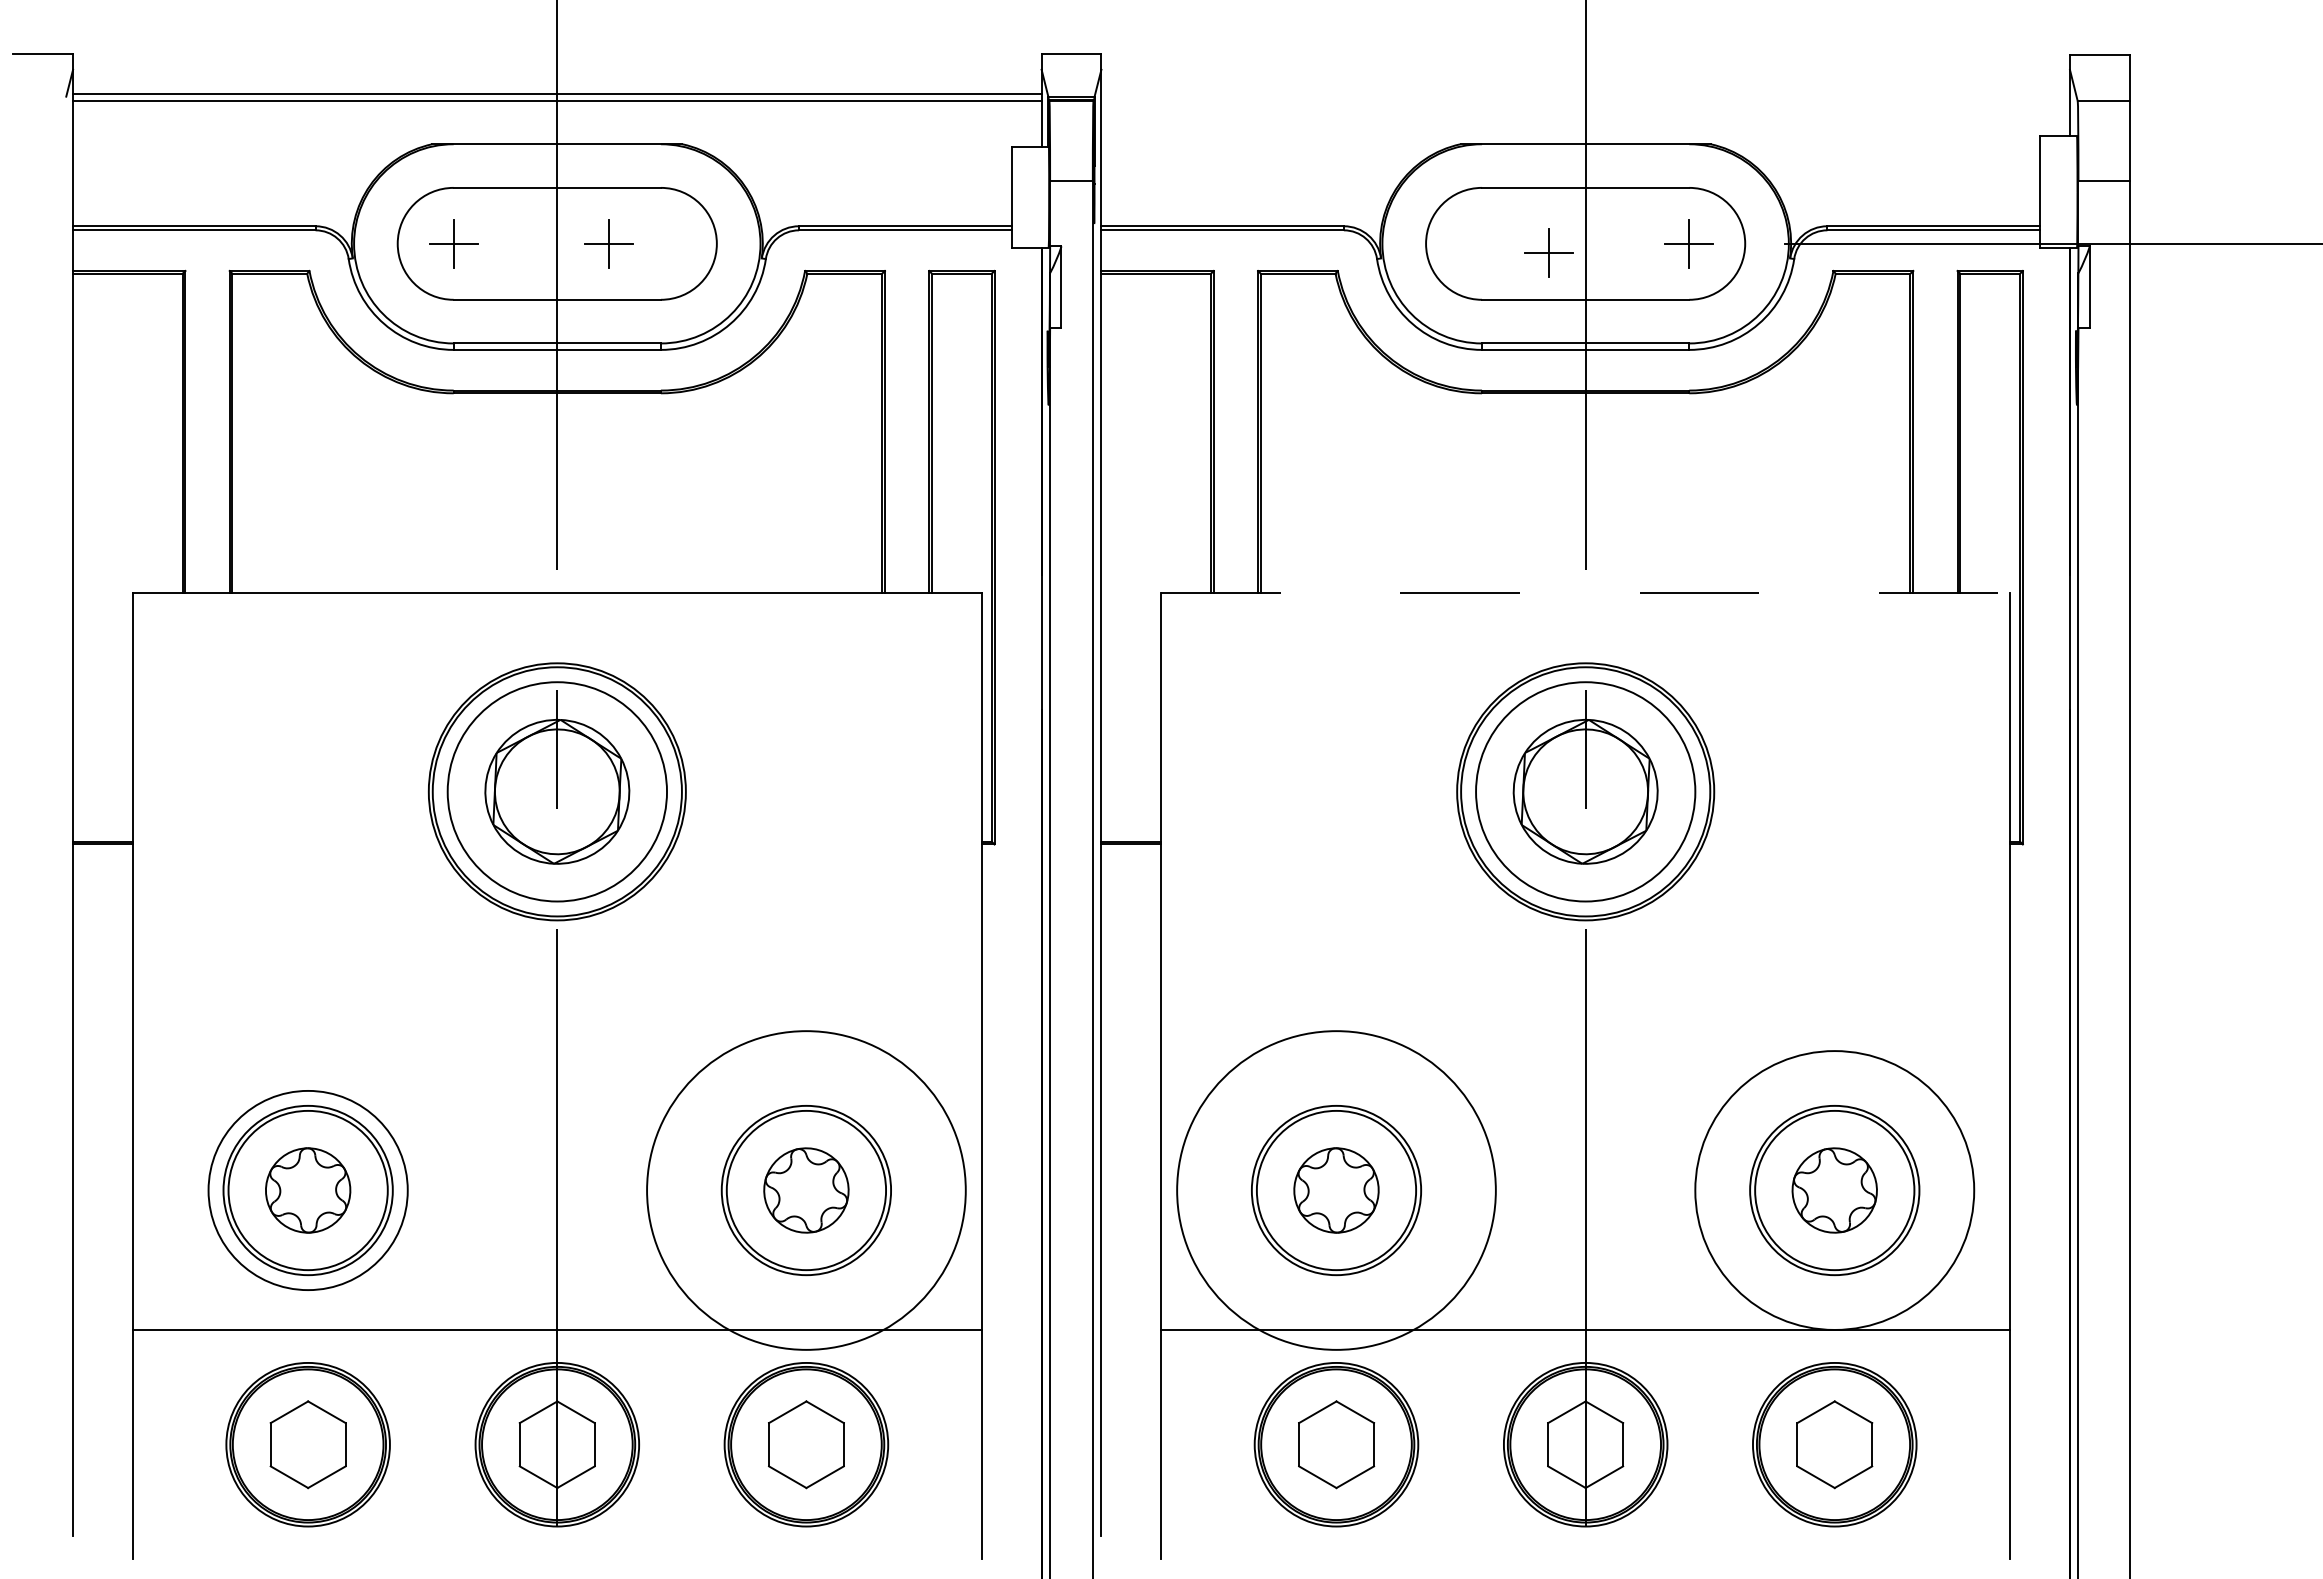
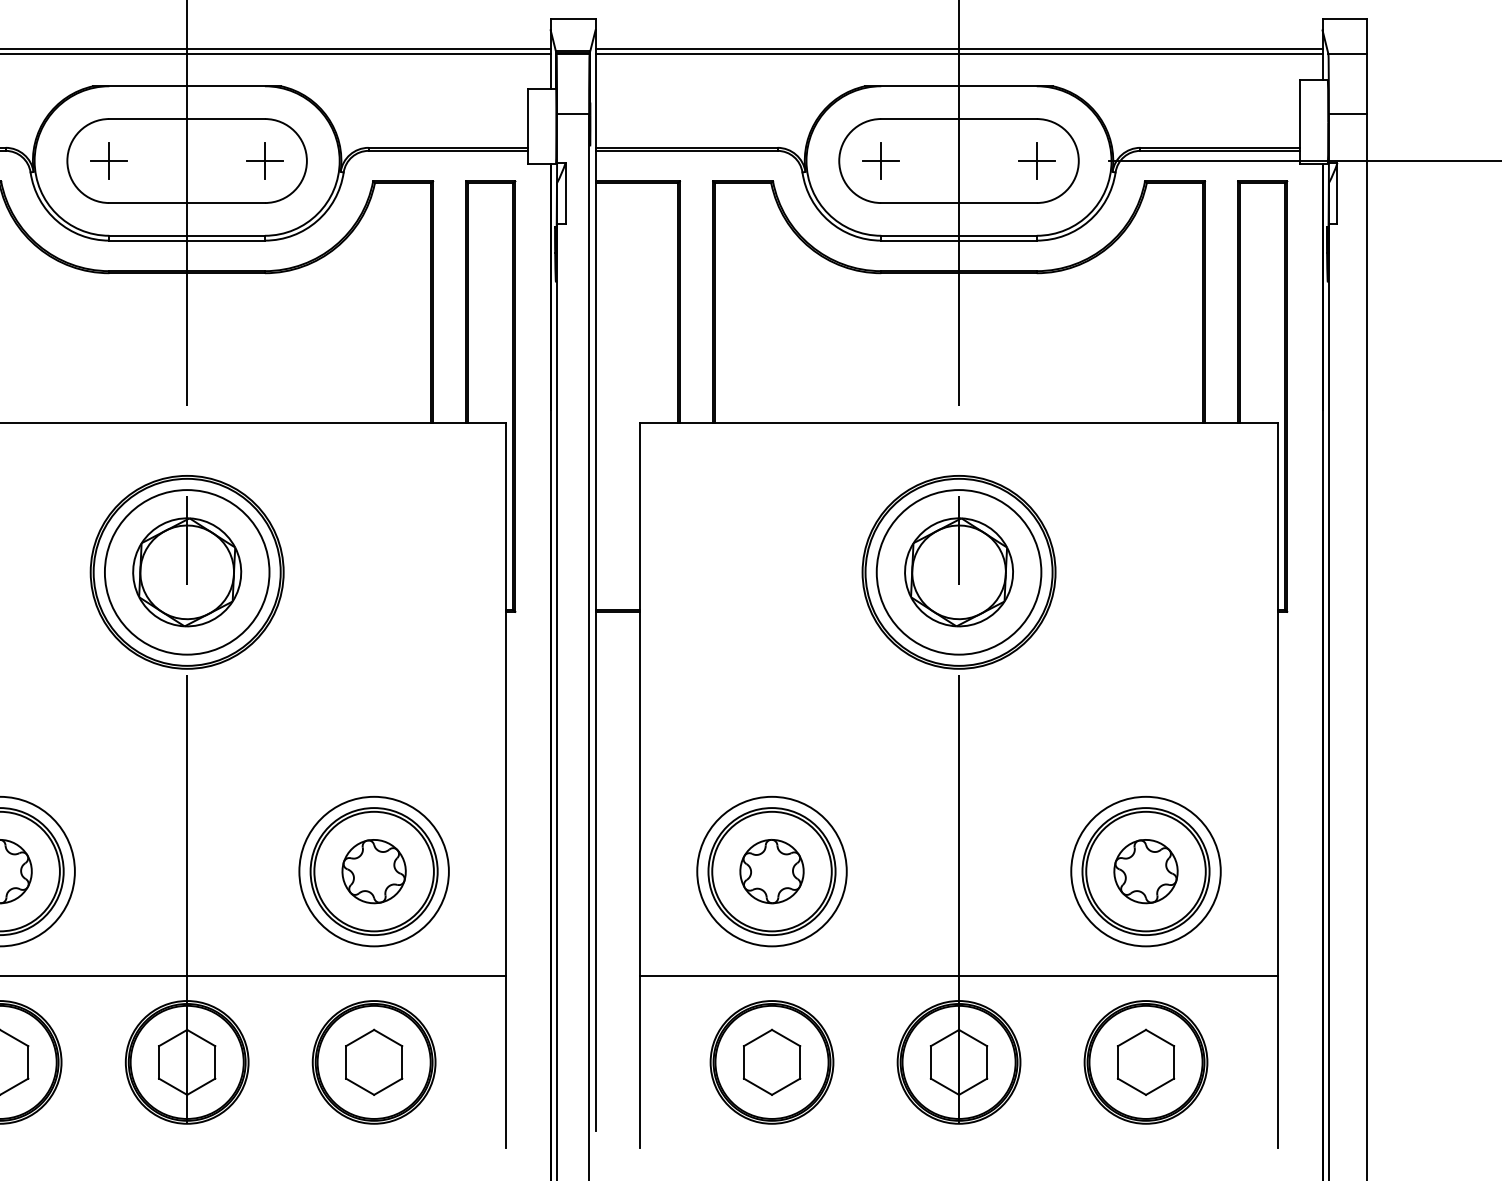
line: (1585, 94) -> (958, 48), added
line: (1585, 101) -> (958, 54), added
part: (608, 243) -> (264, 160), moved
part: (1548, 252) -> (880, 160), moved
line: (1586, 592) -> (959, 422), dashed -> solid
circle: (806, 1190) -> (374, 871), size x0.62
circle: (1336, 1190) -> (772, 871), size x0.62
circle: (1834, 1190) -> (1145, 871), size x0.71

